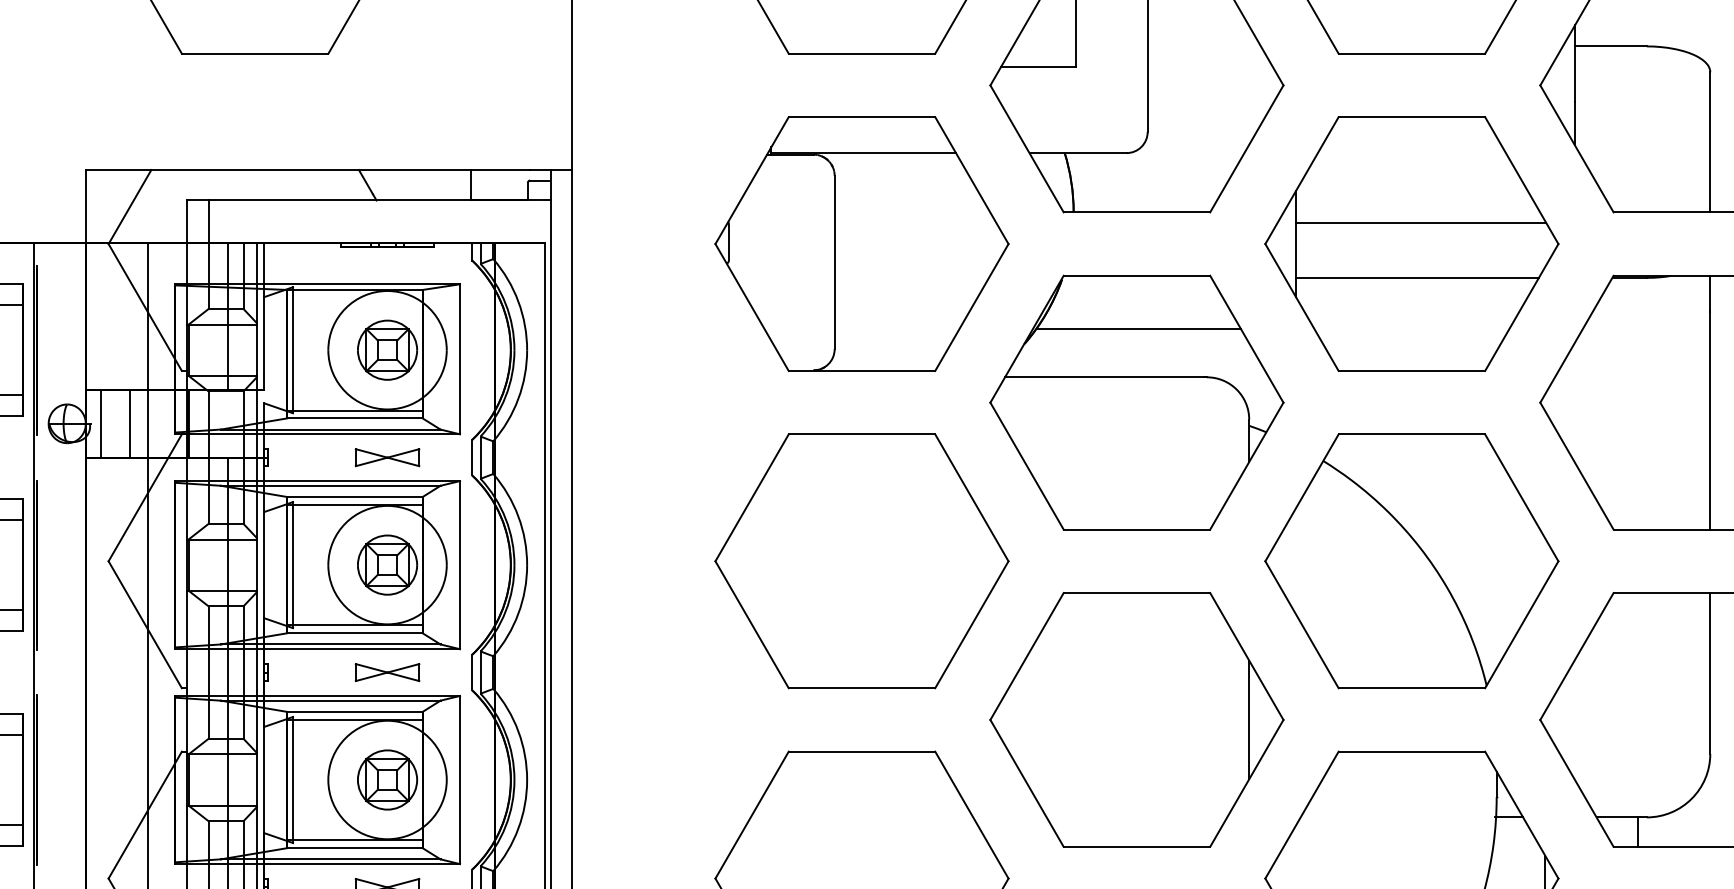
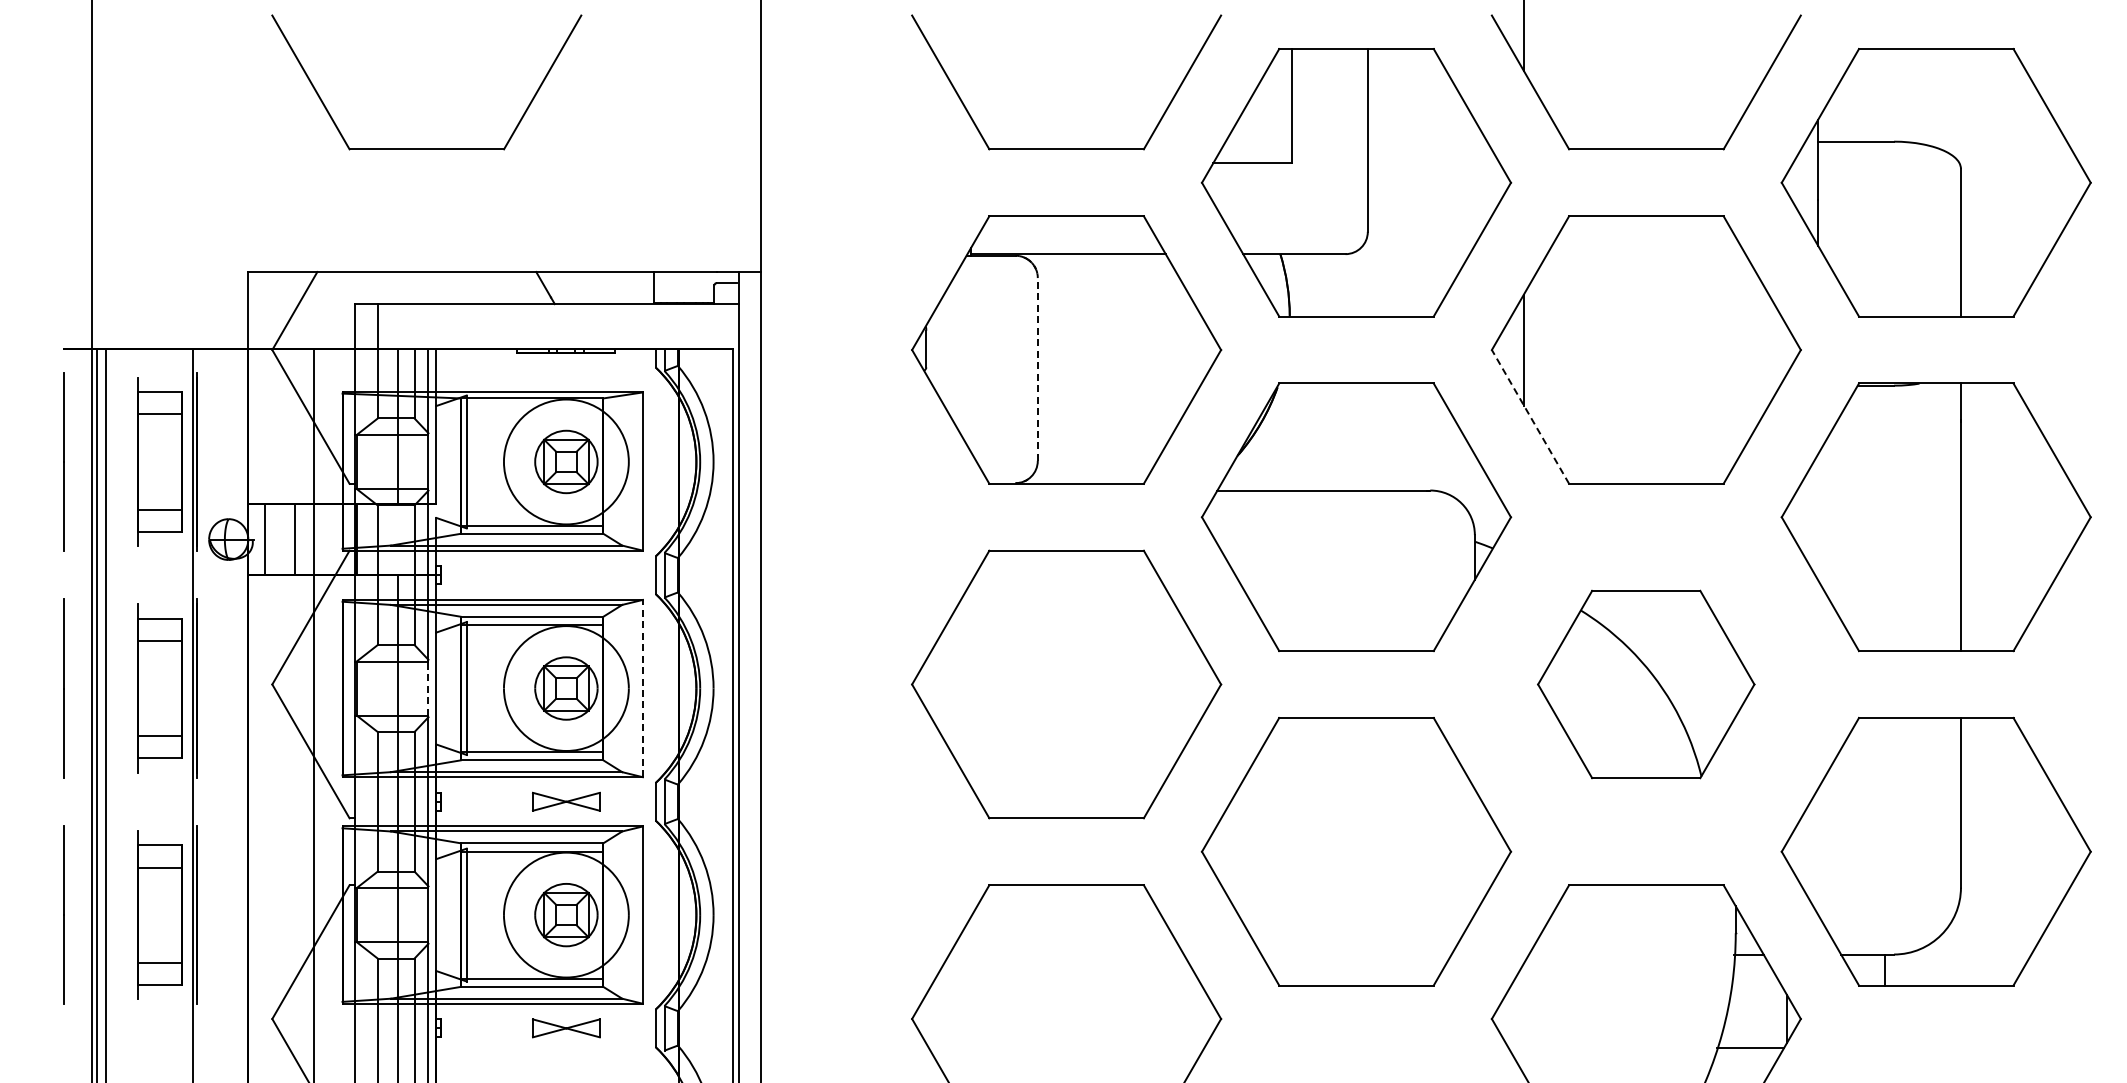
line: (1420, 222) -> (1655, 327), removed
line: (834, 261) -> (1037, 368), solid -> dashed
line: (1416, 277) -> (1651, 385), removed
line: (1301, 307) -> (1530, 416), solid -> dashed
line: (1137, 328) -> (1357, 439), removed
part: (387, 457) -> (566, 575), removed
part: (1411, 561) -> (1645, 684), size x0.7
line: (256, 565) -> (428, 688), solid -> dashed
line: (459, 565) -> (642, 688), solid -> dashed
line: (1248, 719) -> (1474, 851), removed

